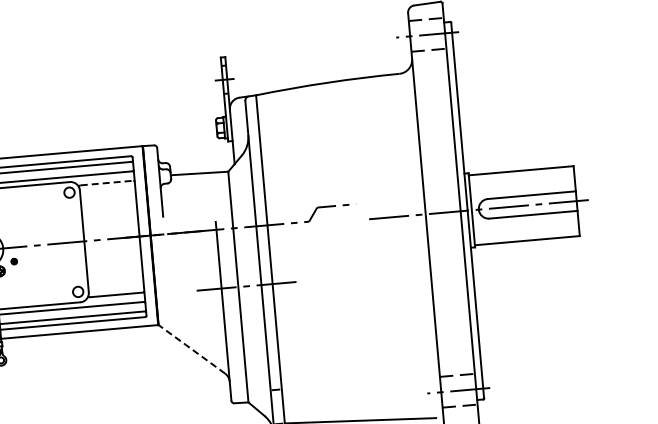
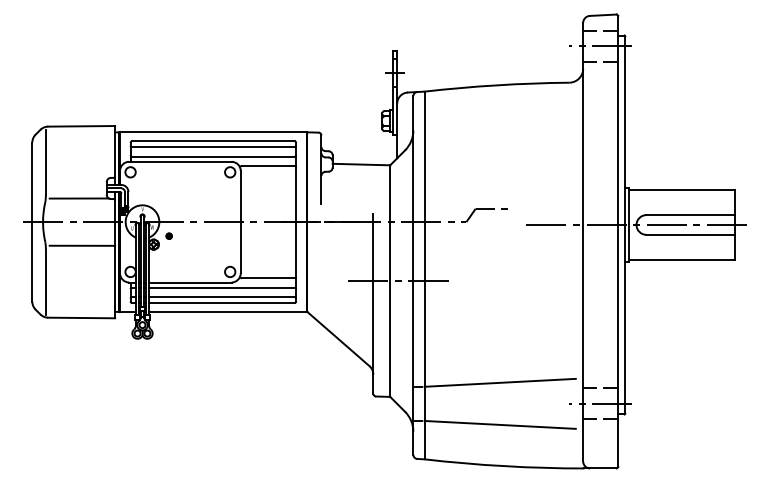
line: (107, 183) -> (268, 166), dashed -> solid
line: (191, 348) -> (338, 338), dashed -> solid
line: (356, 378) -> (499, 382), added

